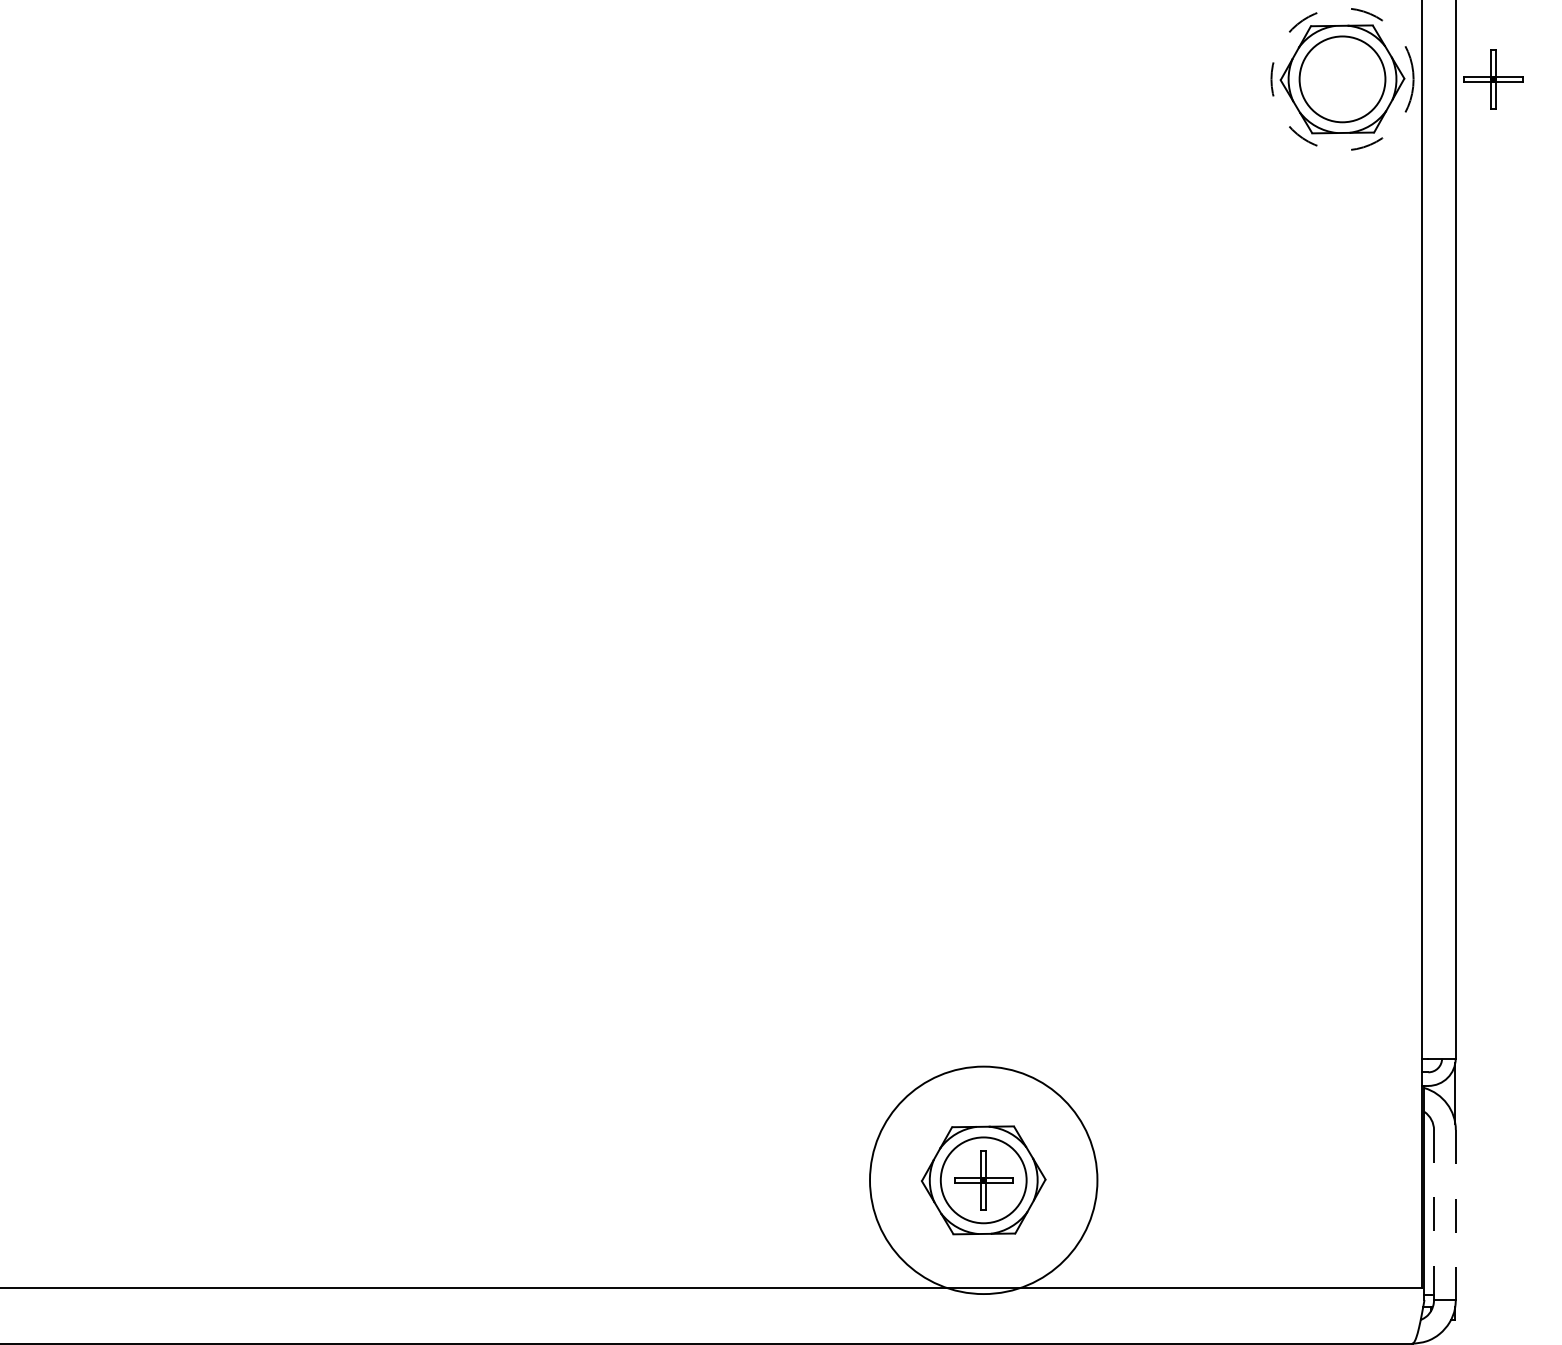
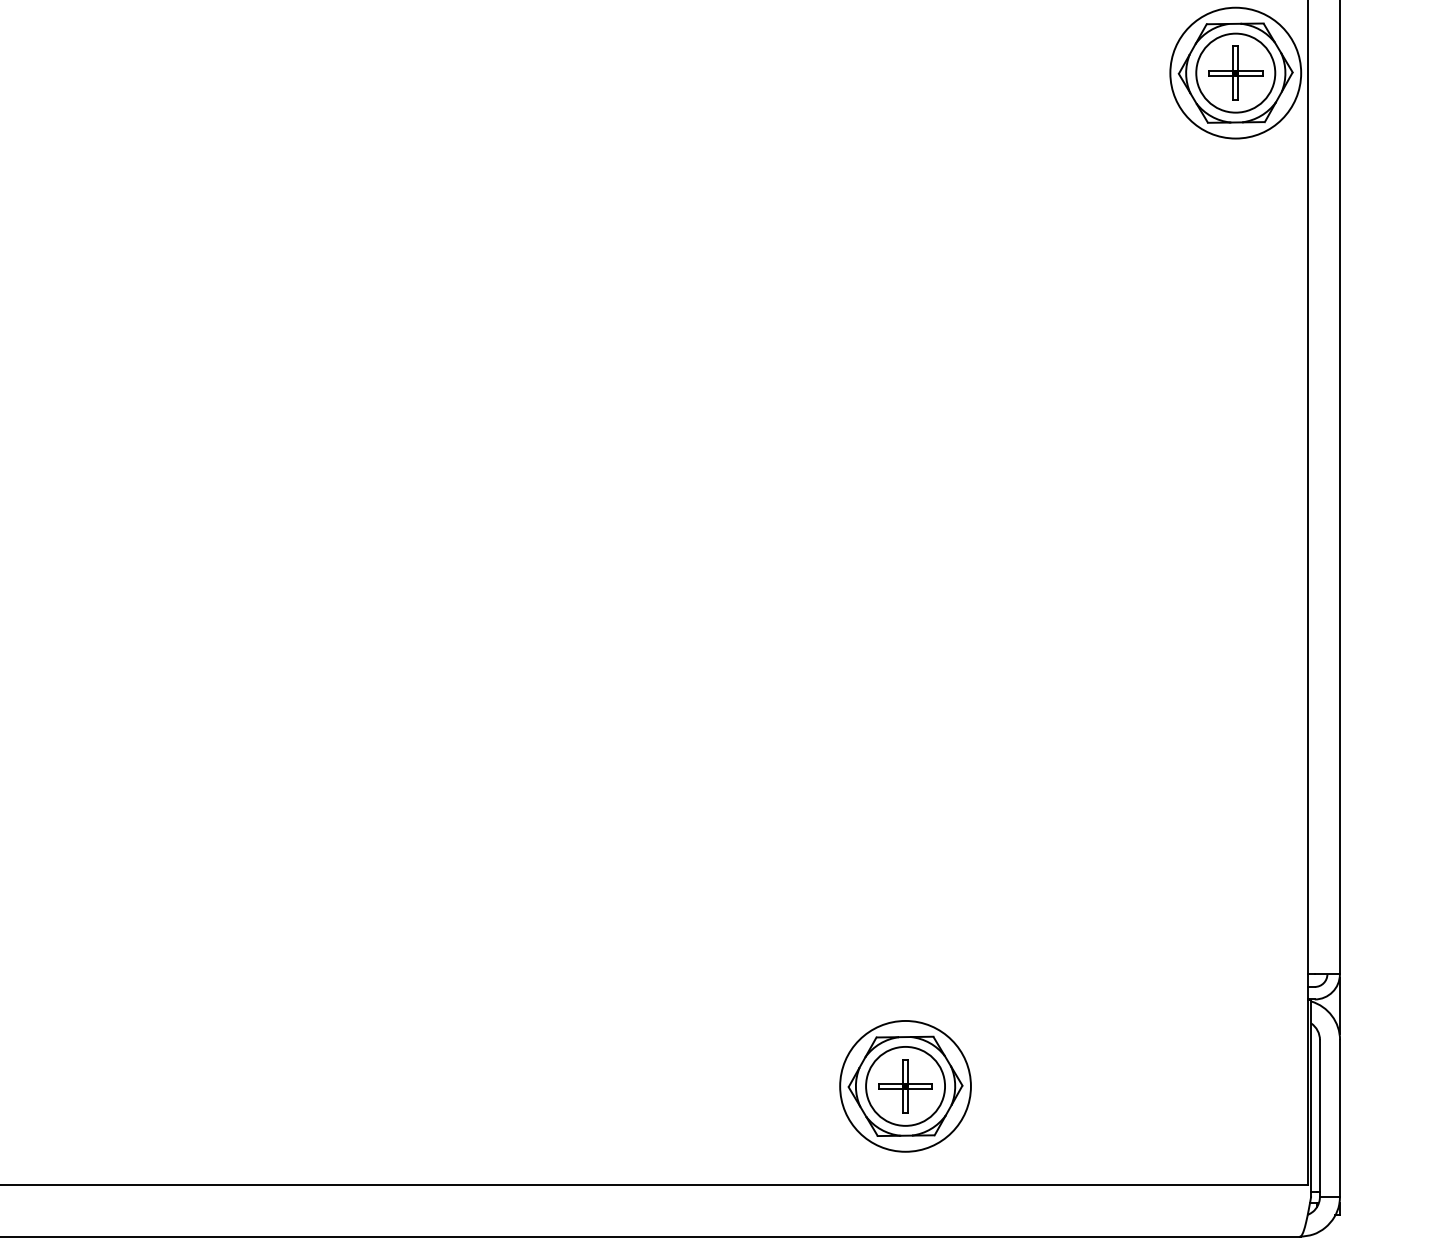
circle: (1342, 78) -> (1235, 72), dashed -> solid
part: (1493, 78) -> (1235, 72), moved
circle: (983, 1179) -> (905, 1085), size x0.62
line: (1433, 1214) -> (1319, 1117), dashed -> solid
line: (1456, 1215) -> (1340, 1118), dashed -> solid

